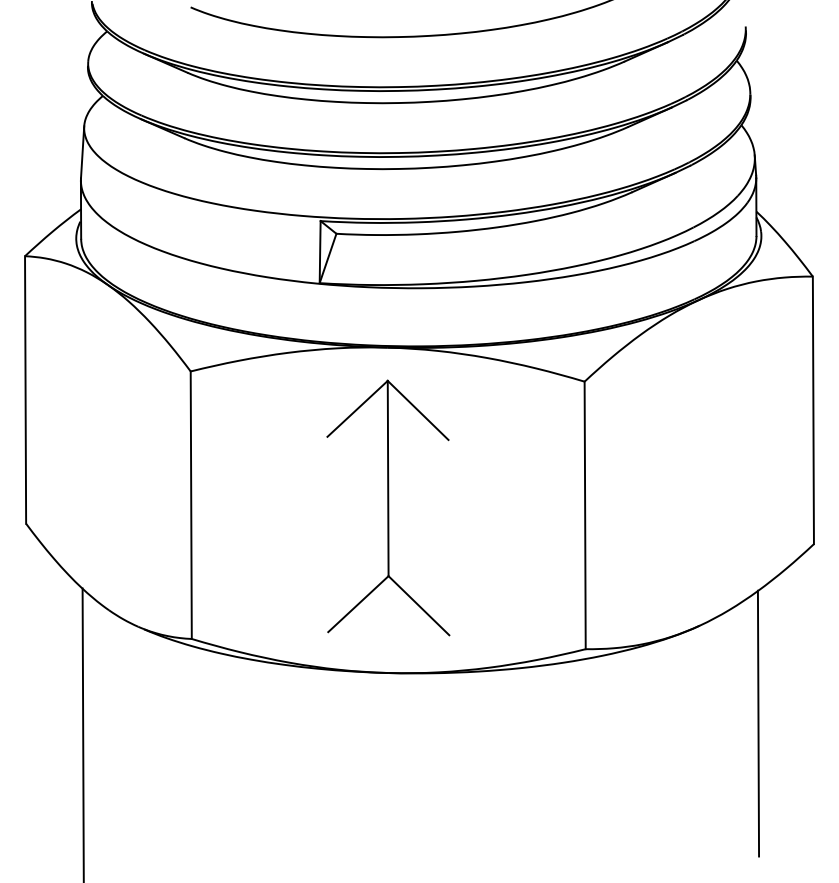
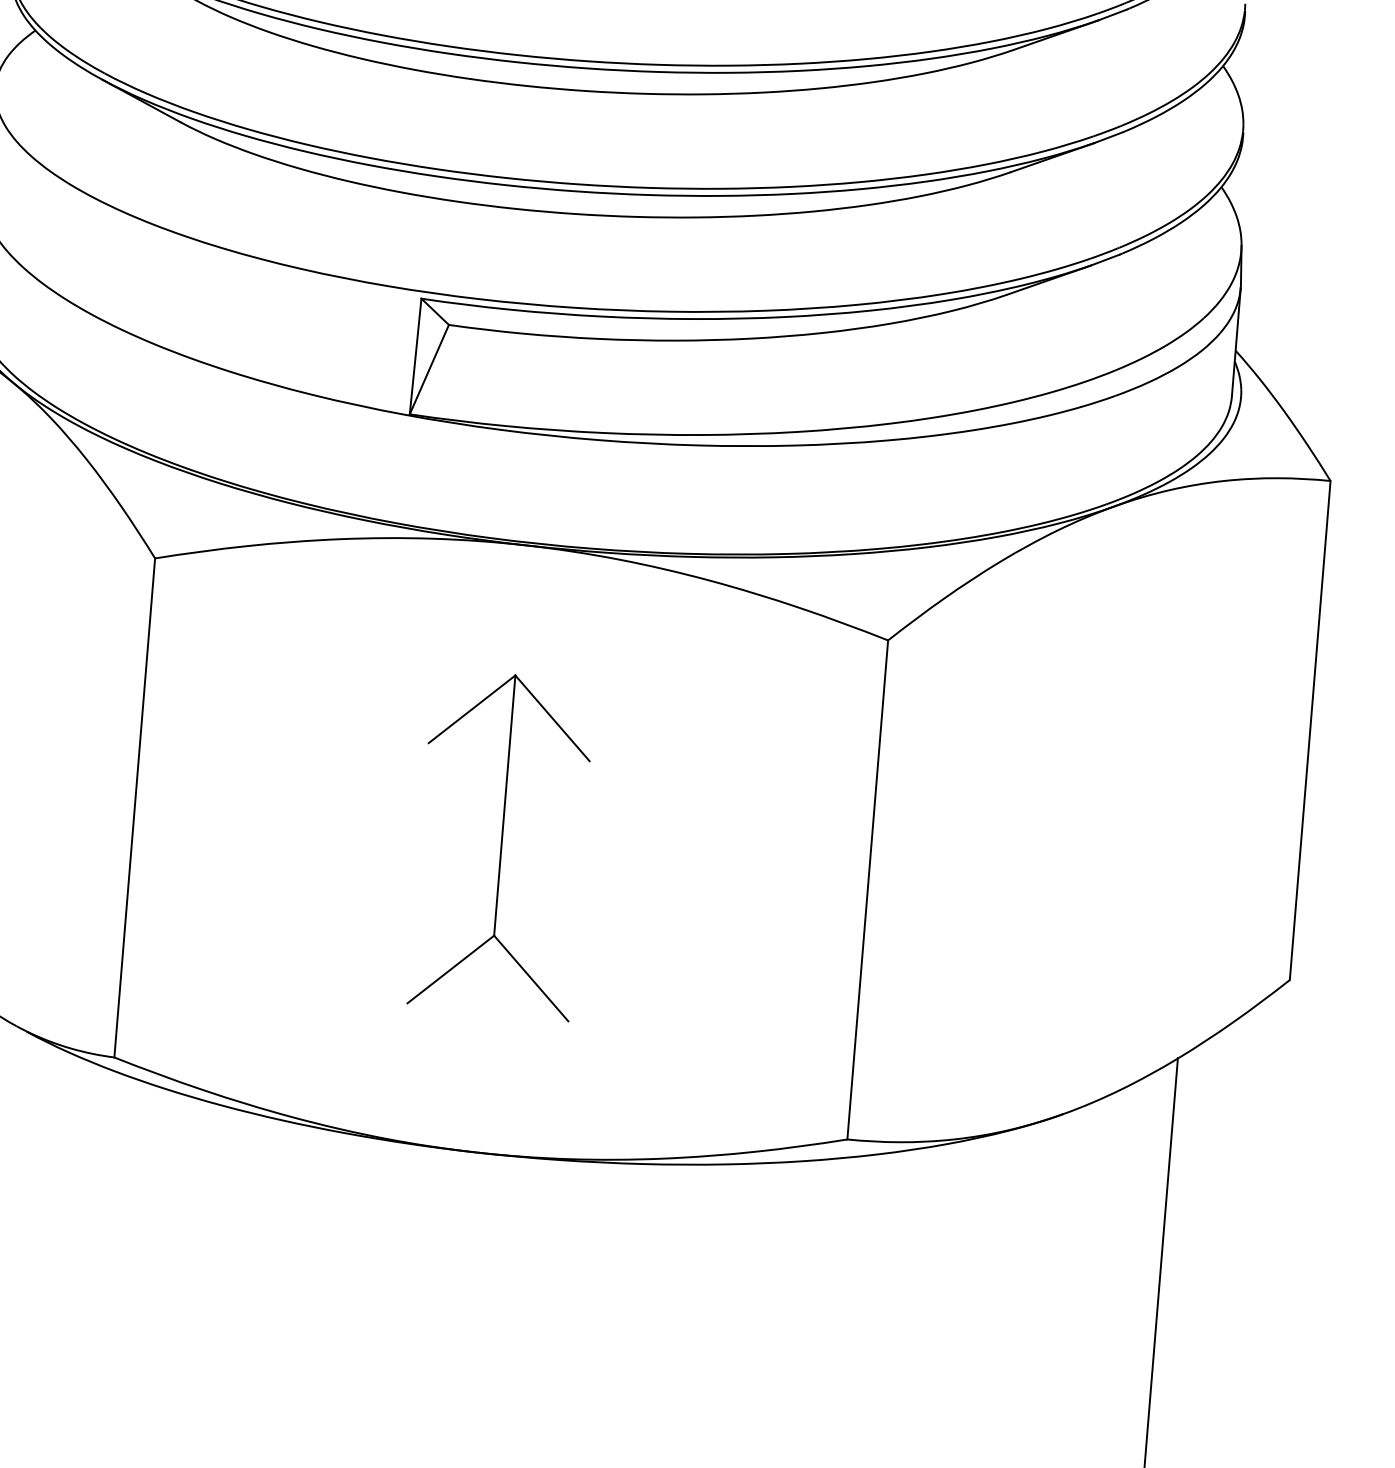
part: (387, 508) -> (500, 845), size x0.71

